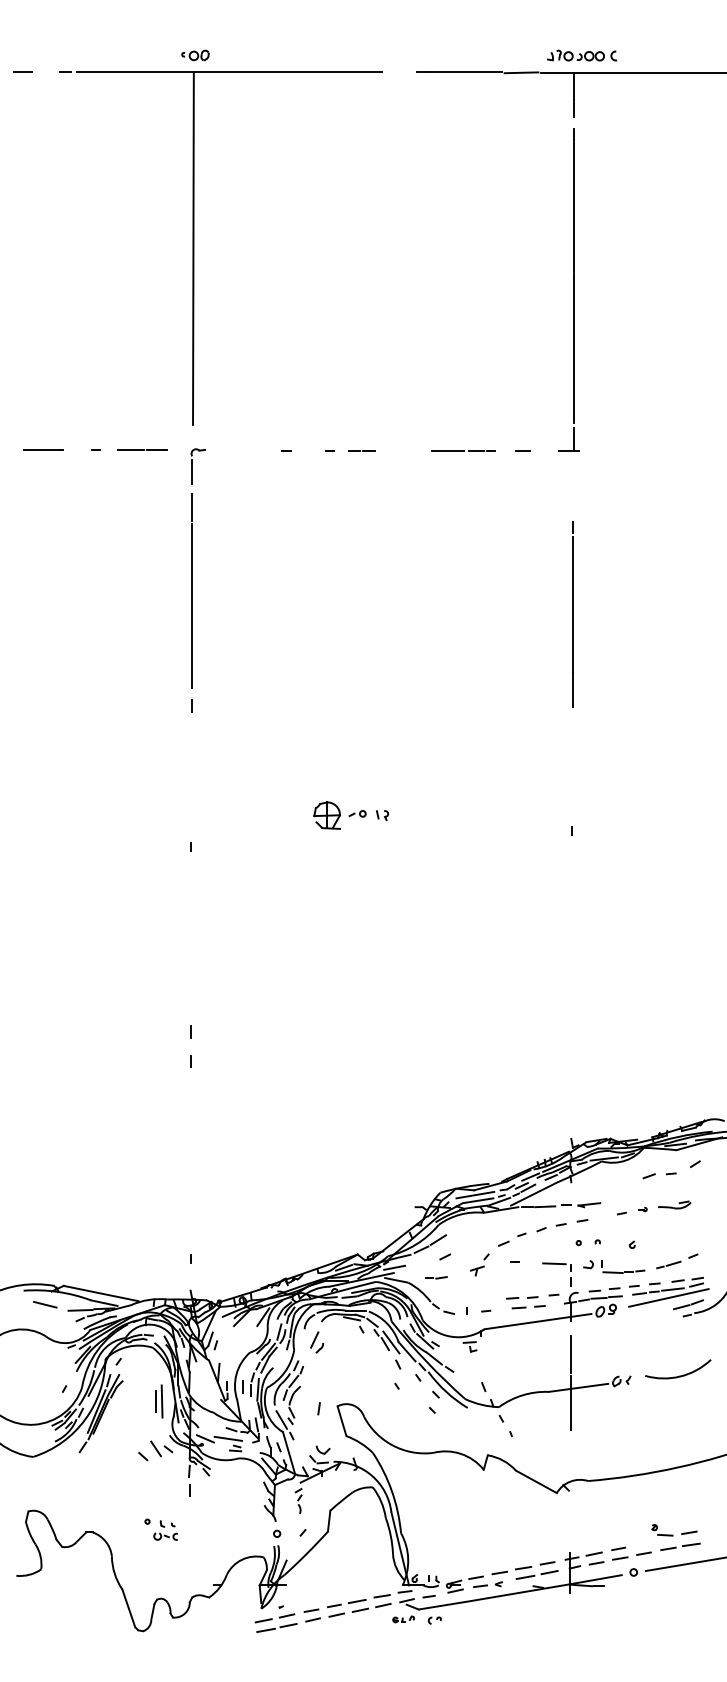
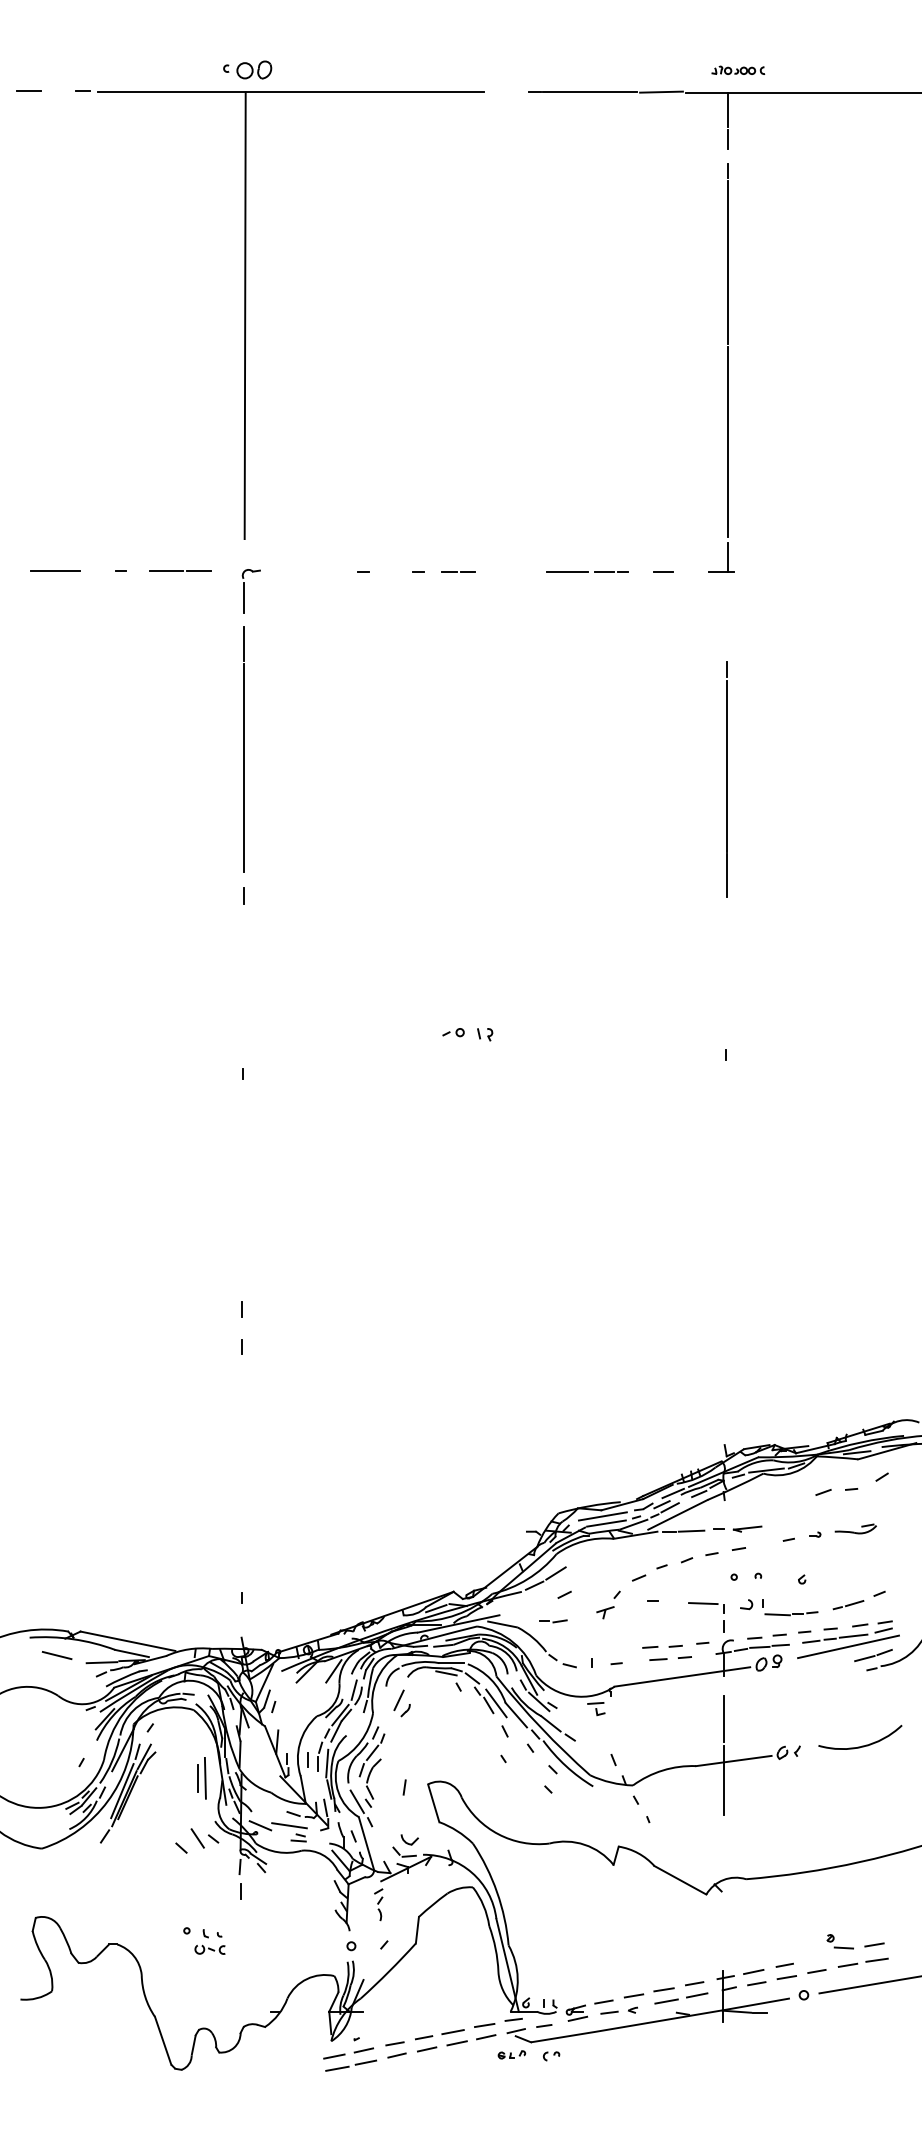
part: (195, 55) -> (247, 70), size x1.4
part: (582, 55) -> (738, 70), size x0.6
part: (326, 815) -> (414, 1034), removed
line: (394, 1267) -> (500, 1608), removed

